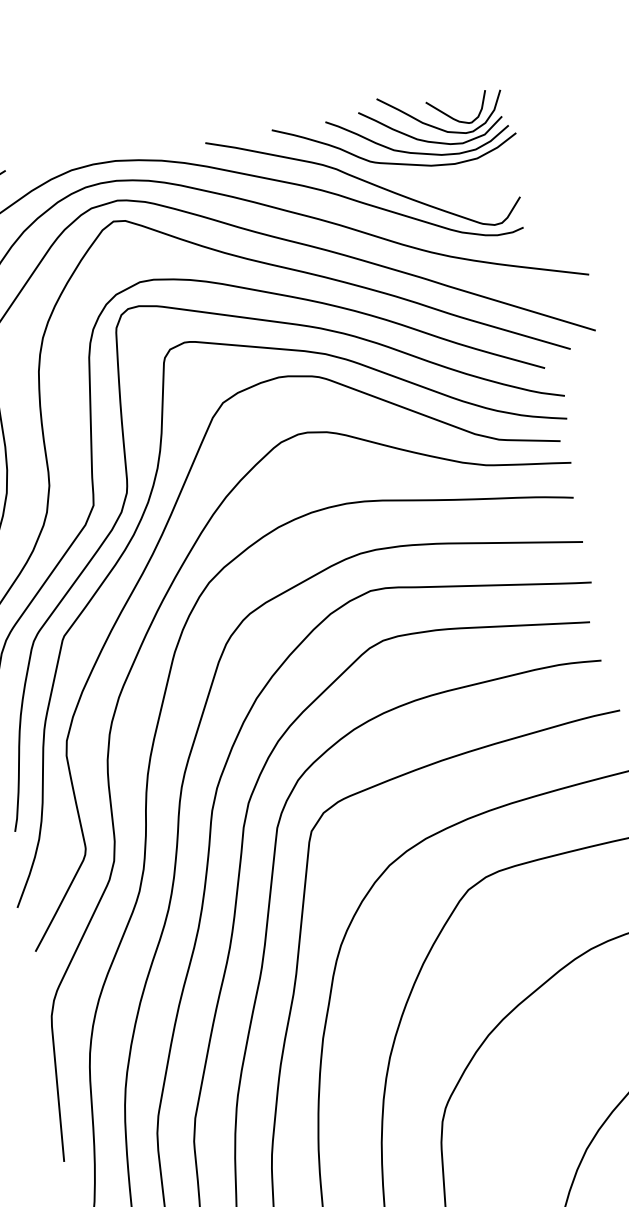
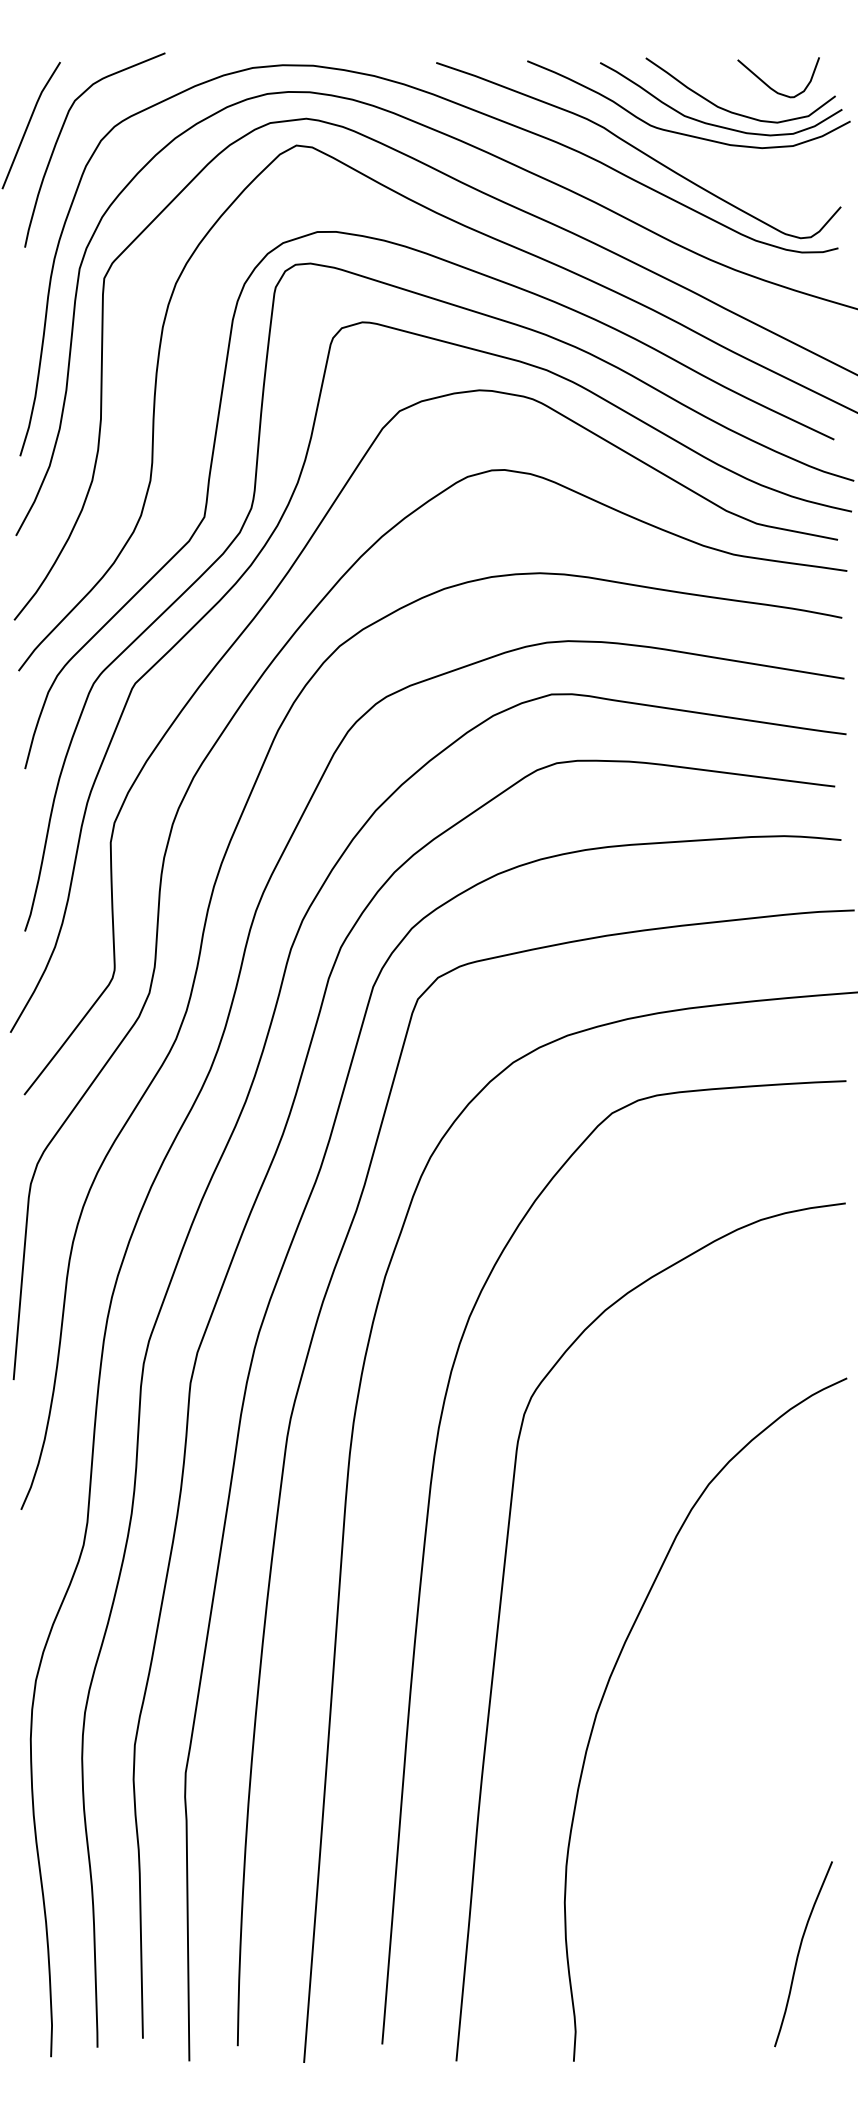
curve: (435, 126) -> (745, 94), removed

